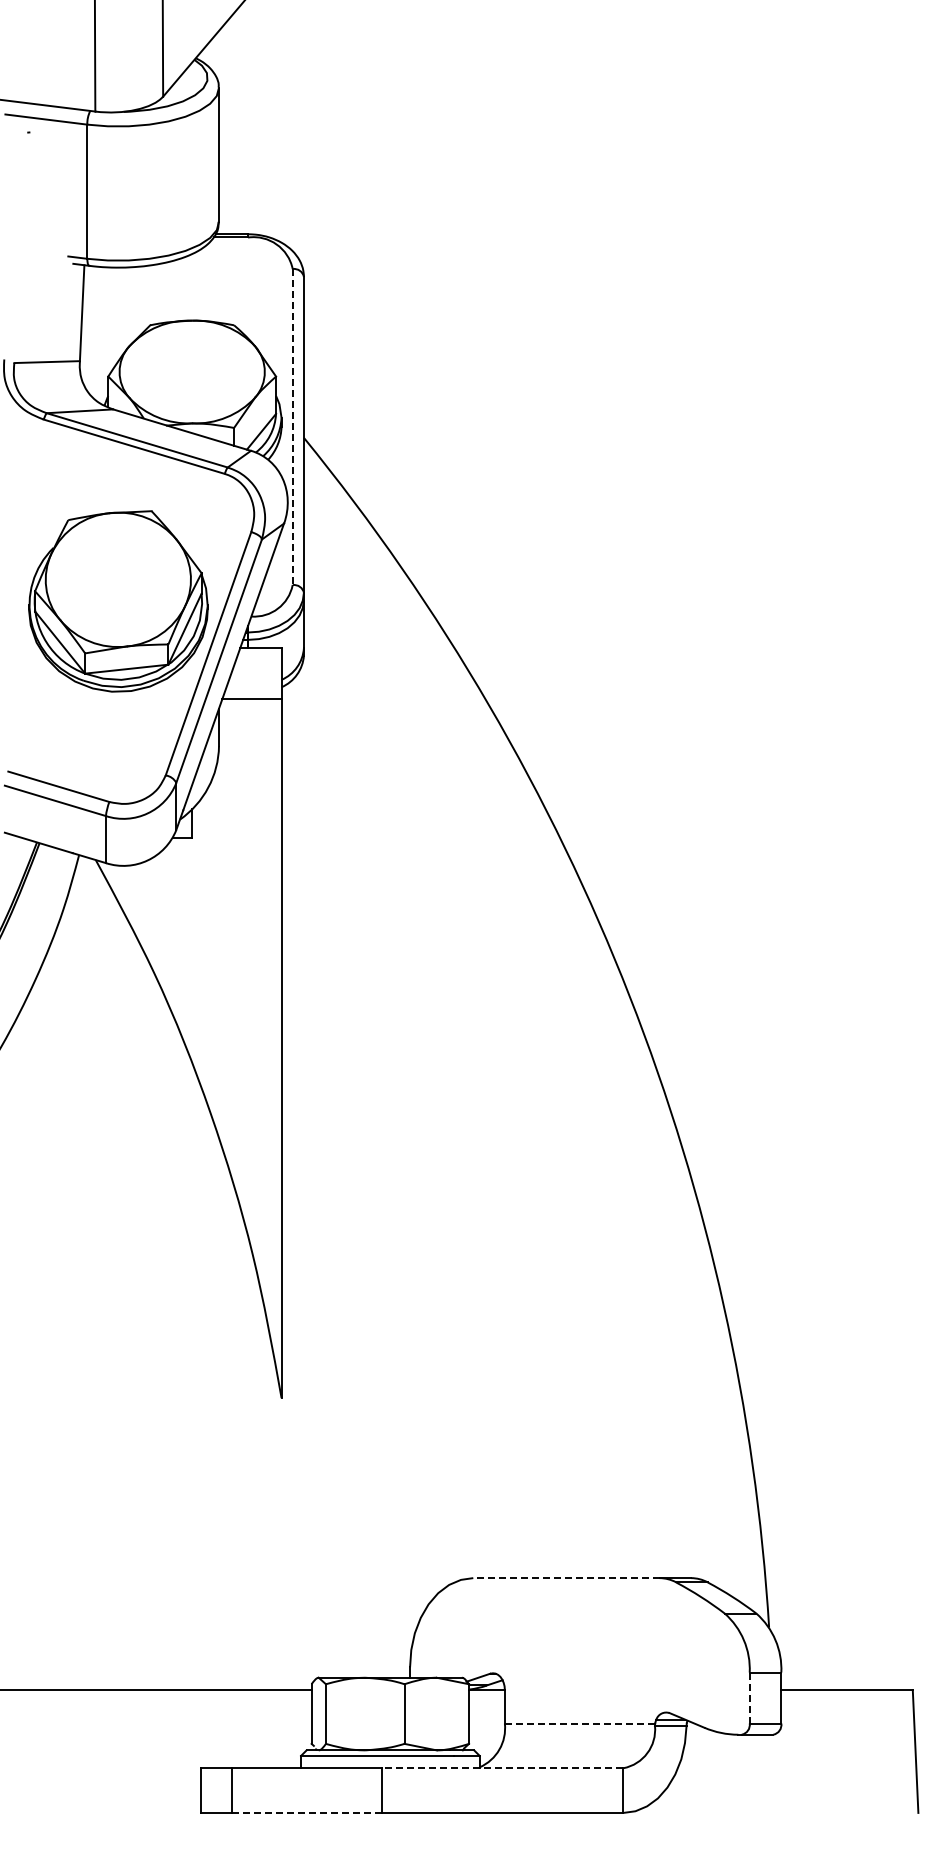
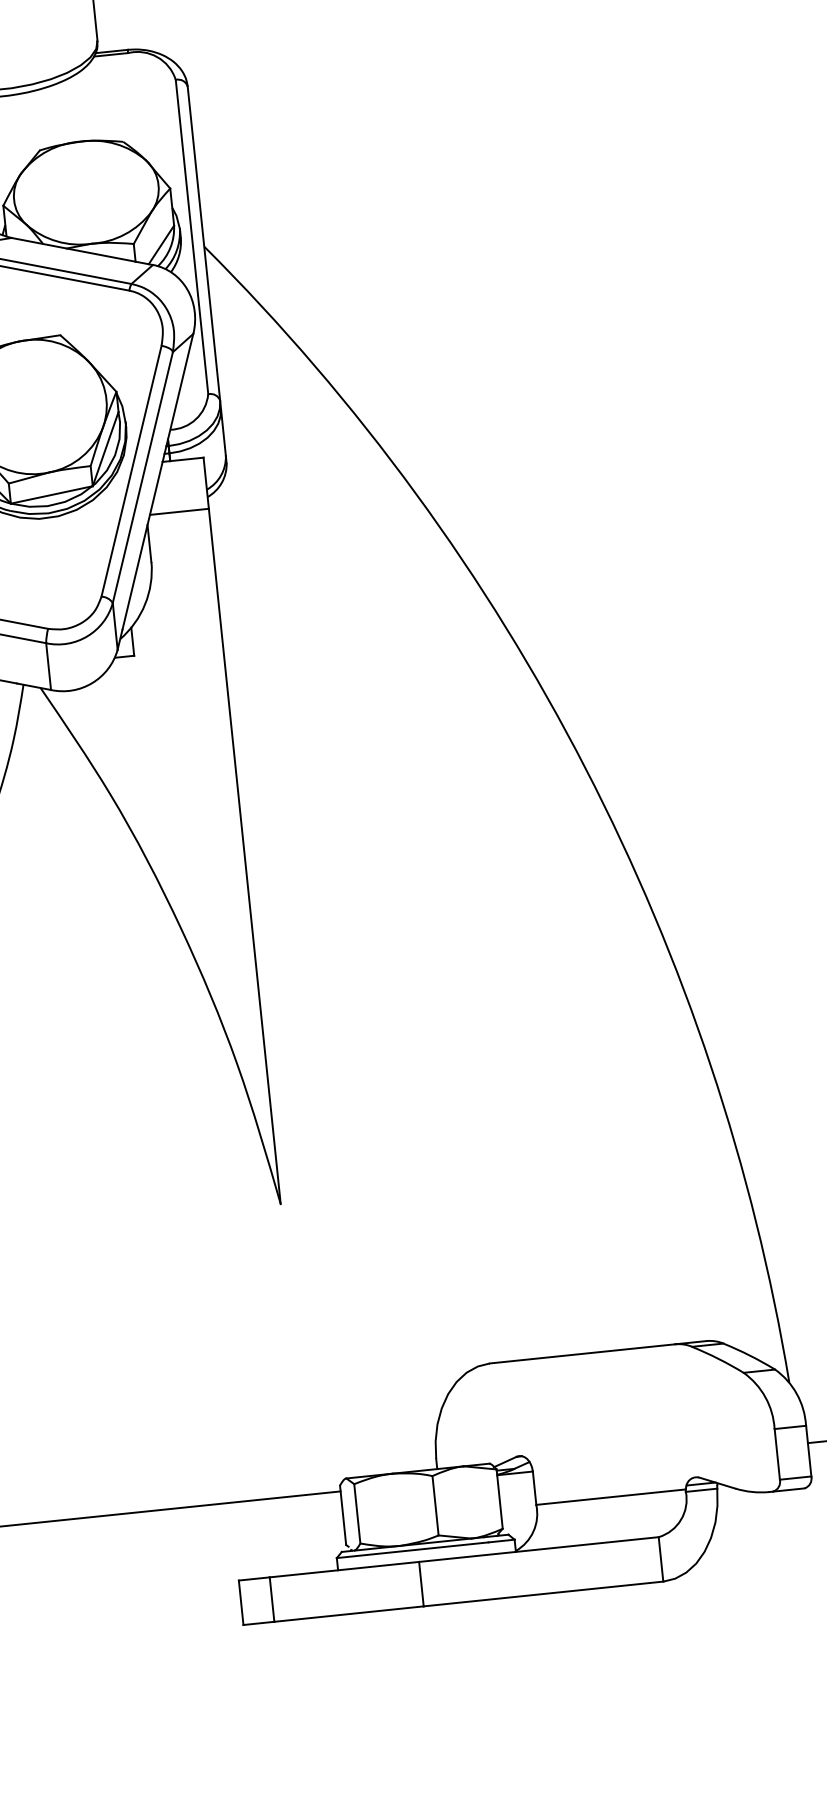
line: (292, 427) -> (191, 237), dashed -> solid
line: (565, 1578) -> (581, 1354), dashed -> solid
line: (749, 1697) -> (776, 1453), dashed -> solid
line: (580, 1723) -> (611, 1497), dashed -> solid
line: (502, 1768) -> (538, 1549), dashed -> solid
line: (307, 1812) -> (349, 1613), dashed -> solid

